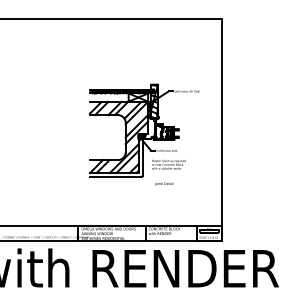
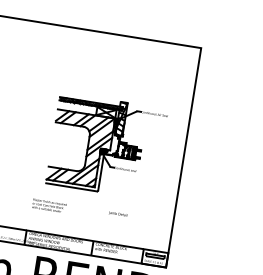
text: (168, 164) -> (49, 205), moved
text: (164, 183) -> (118, 213), moved

